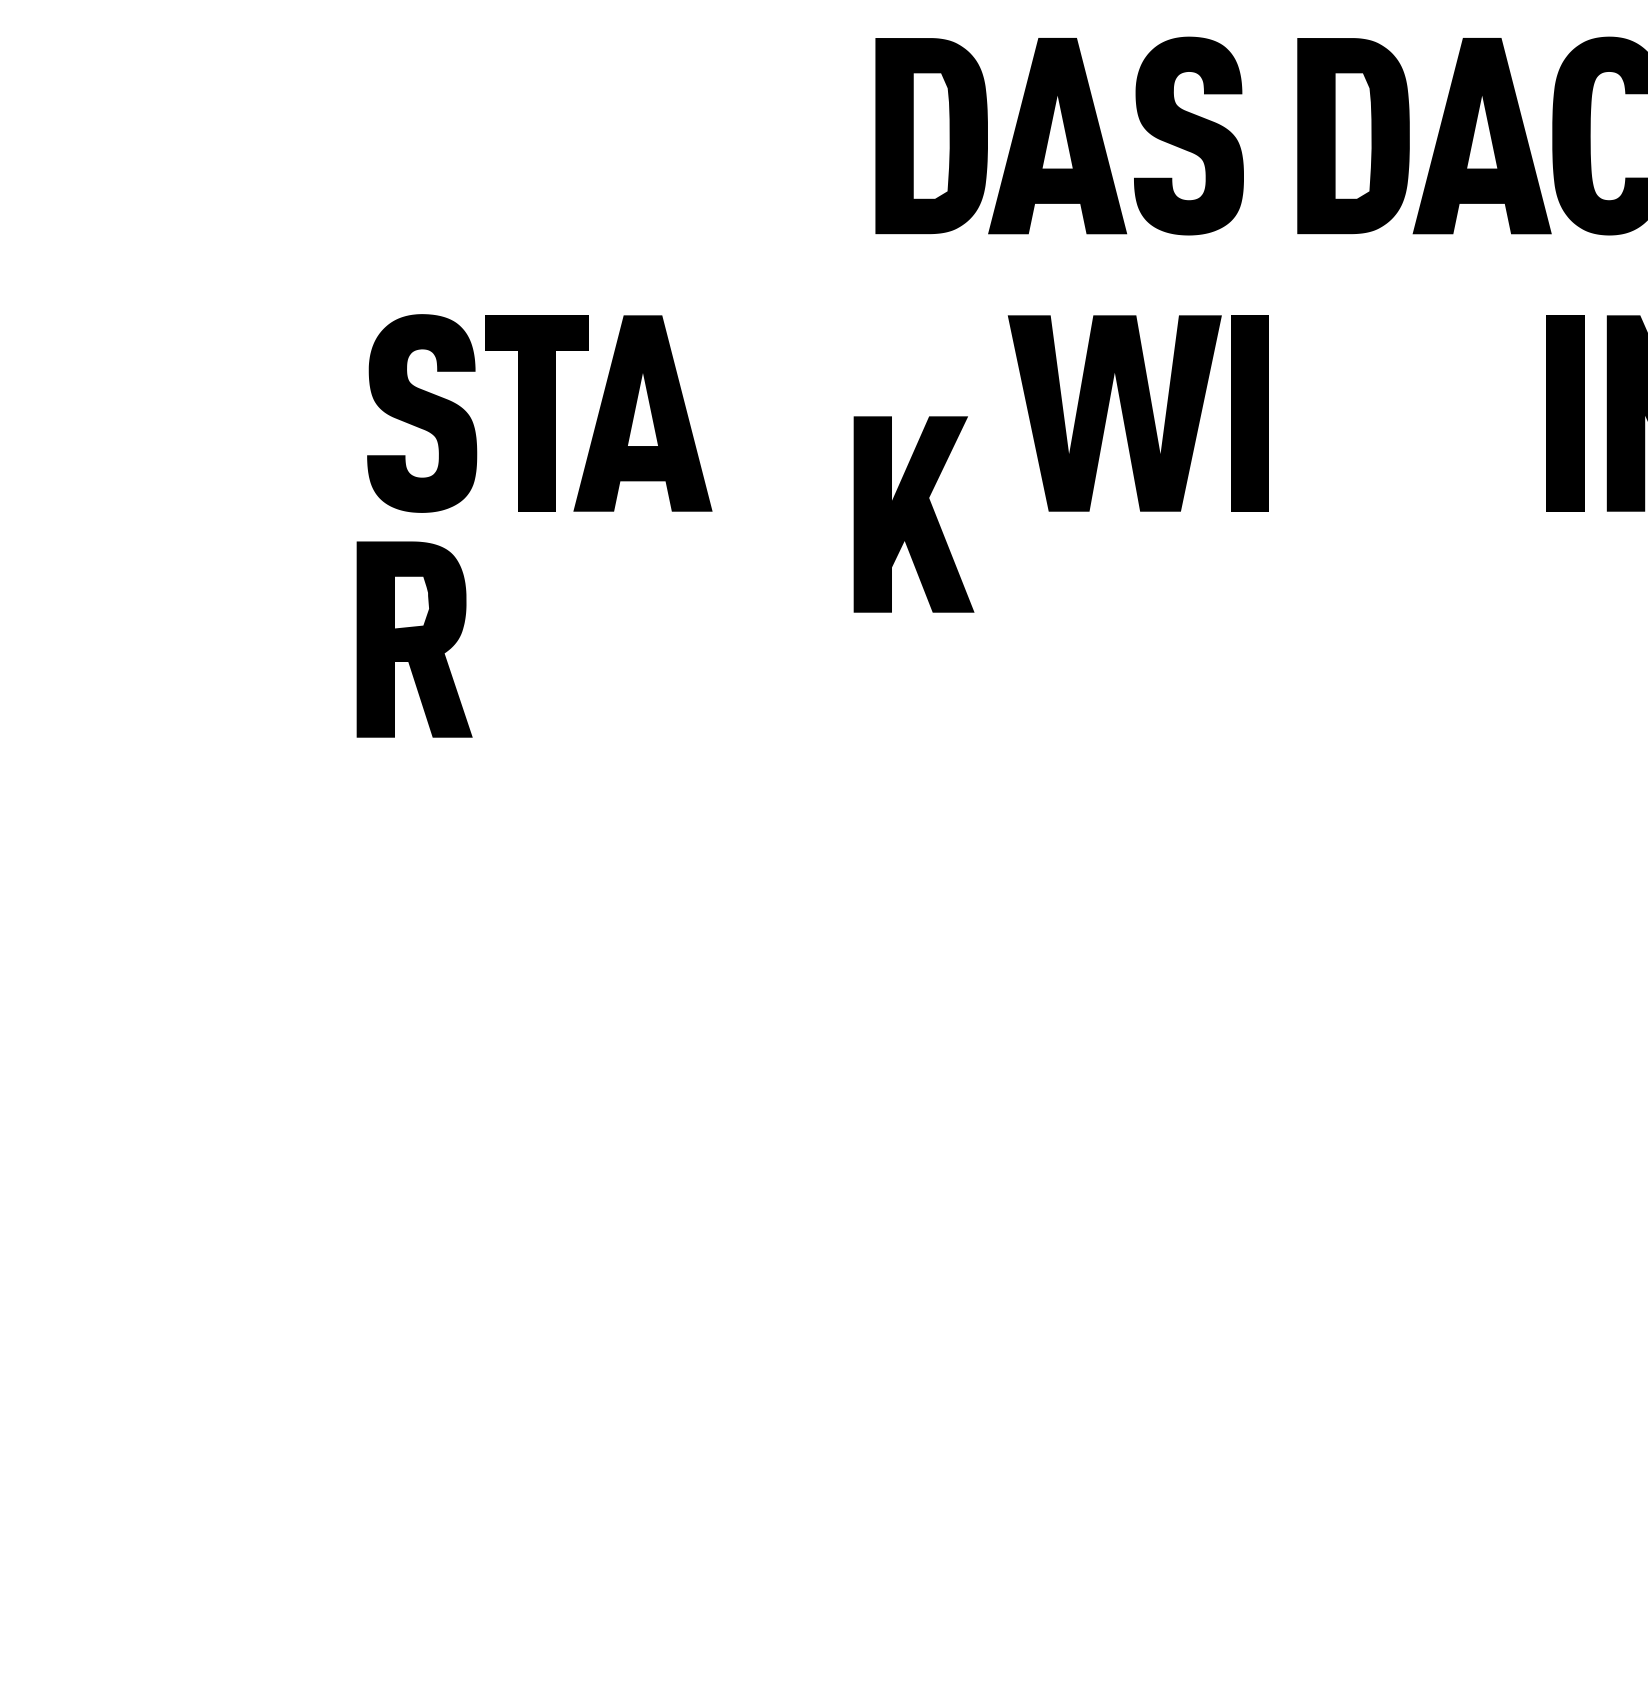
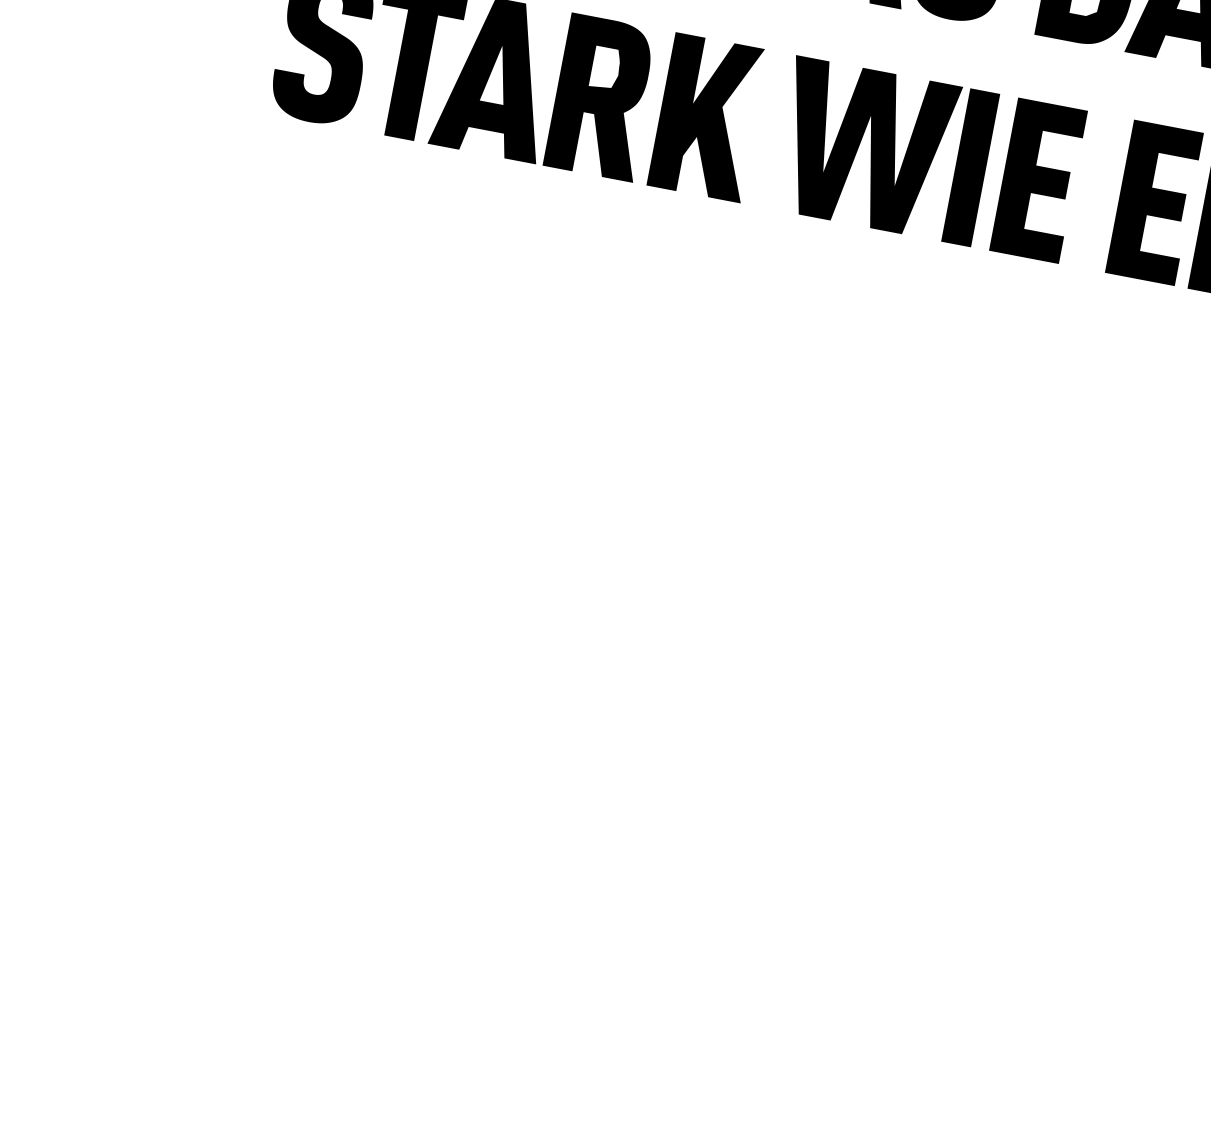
part: (1336, 413) -> (1038, 180), added
fill: (1485, 413) -> (1154, 202), added
part: (913, 514) -> (707, 117), moved
part: (414, 639) -> (602, 97), moved

